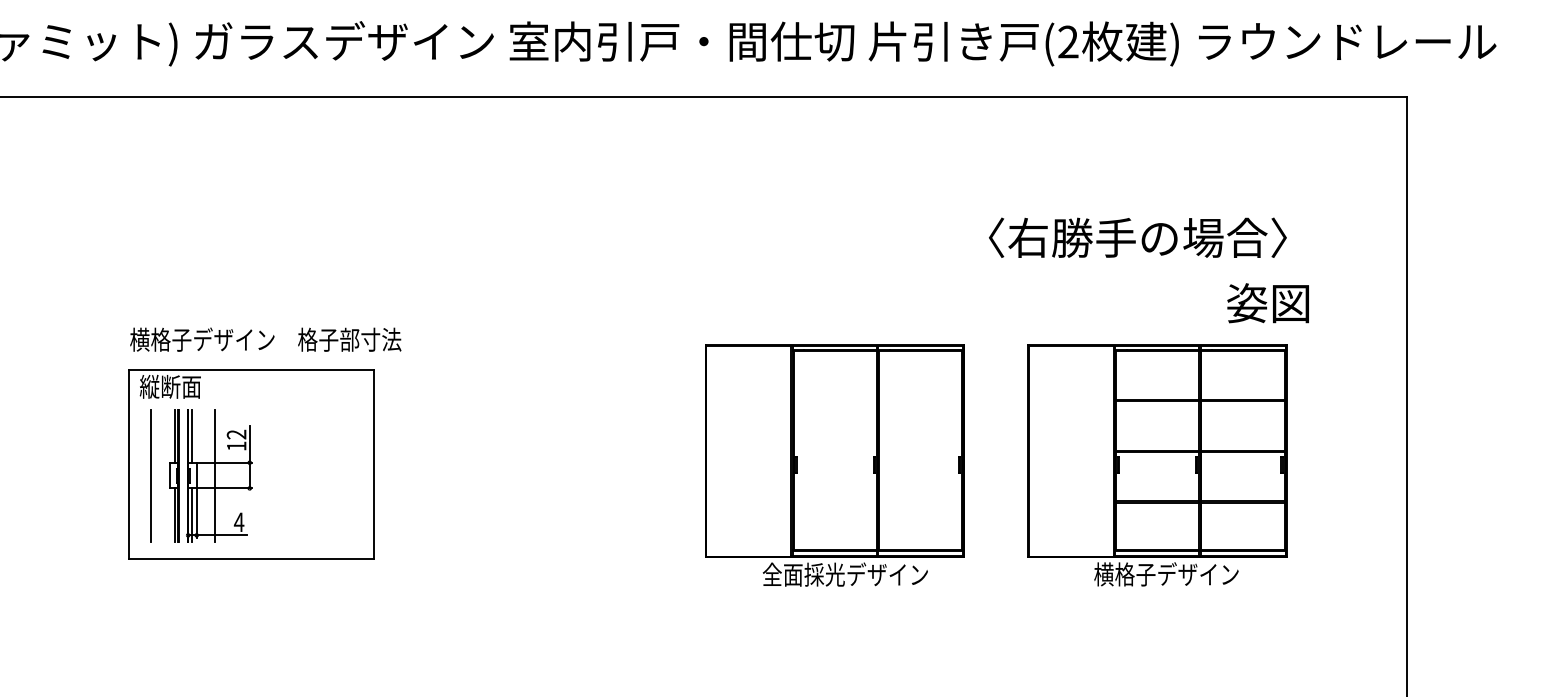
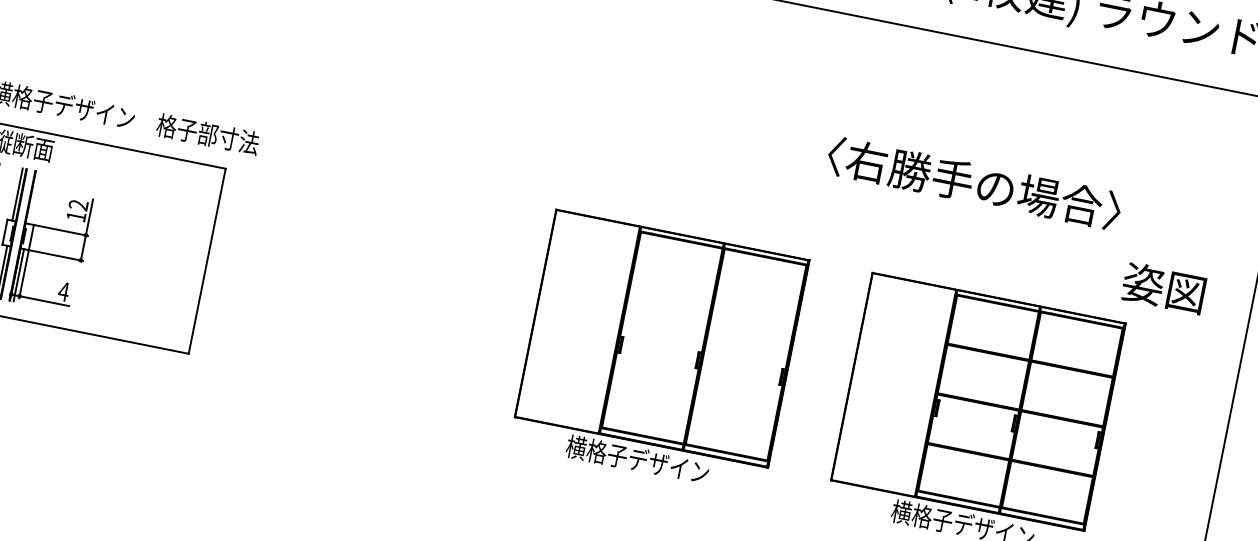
text: (1137, 237) -> (974, 183), moved
text: (1267, 303) -> (1163, 288), moved
line: (191, 435) -> (34, 197), removed
line: (215, 475) -> (49, 241), removed
text: (844, 574) -> (647, 461), 全面採光デザイン -> 横格子デザイン

